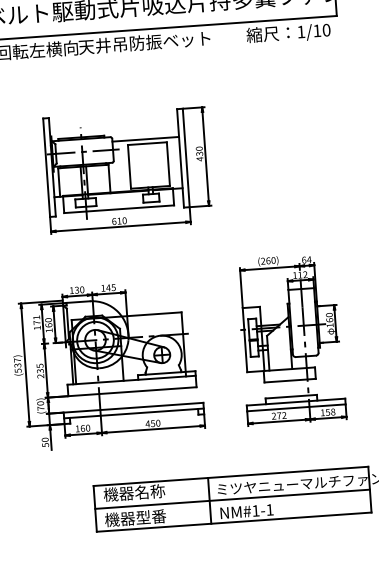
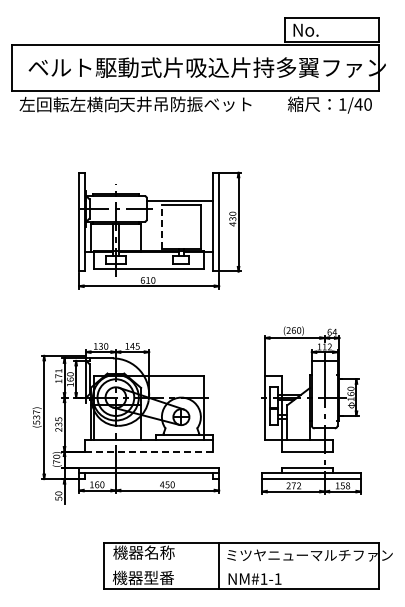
text: (317, 30) -> (358, 104), 1/10 -> 1/40
line: (129, 167) -> (161, 227), solid -> dashed
line: (131, 391) -> (148, 451), solid -> dashed
line: (232, 498) -> (241, 565), removed

